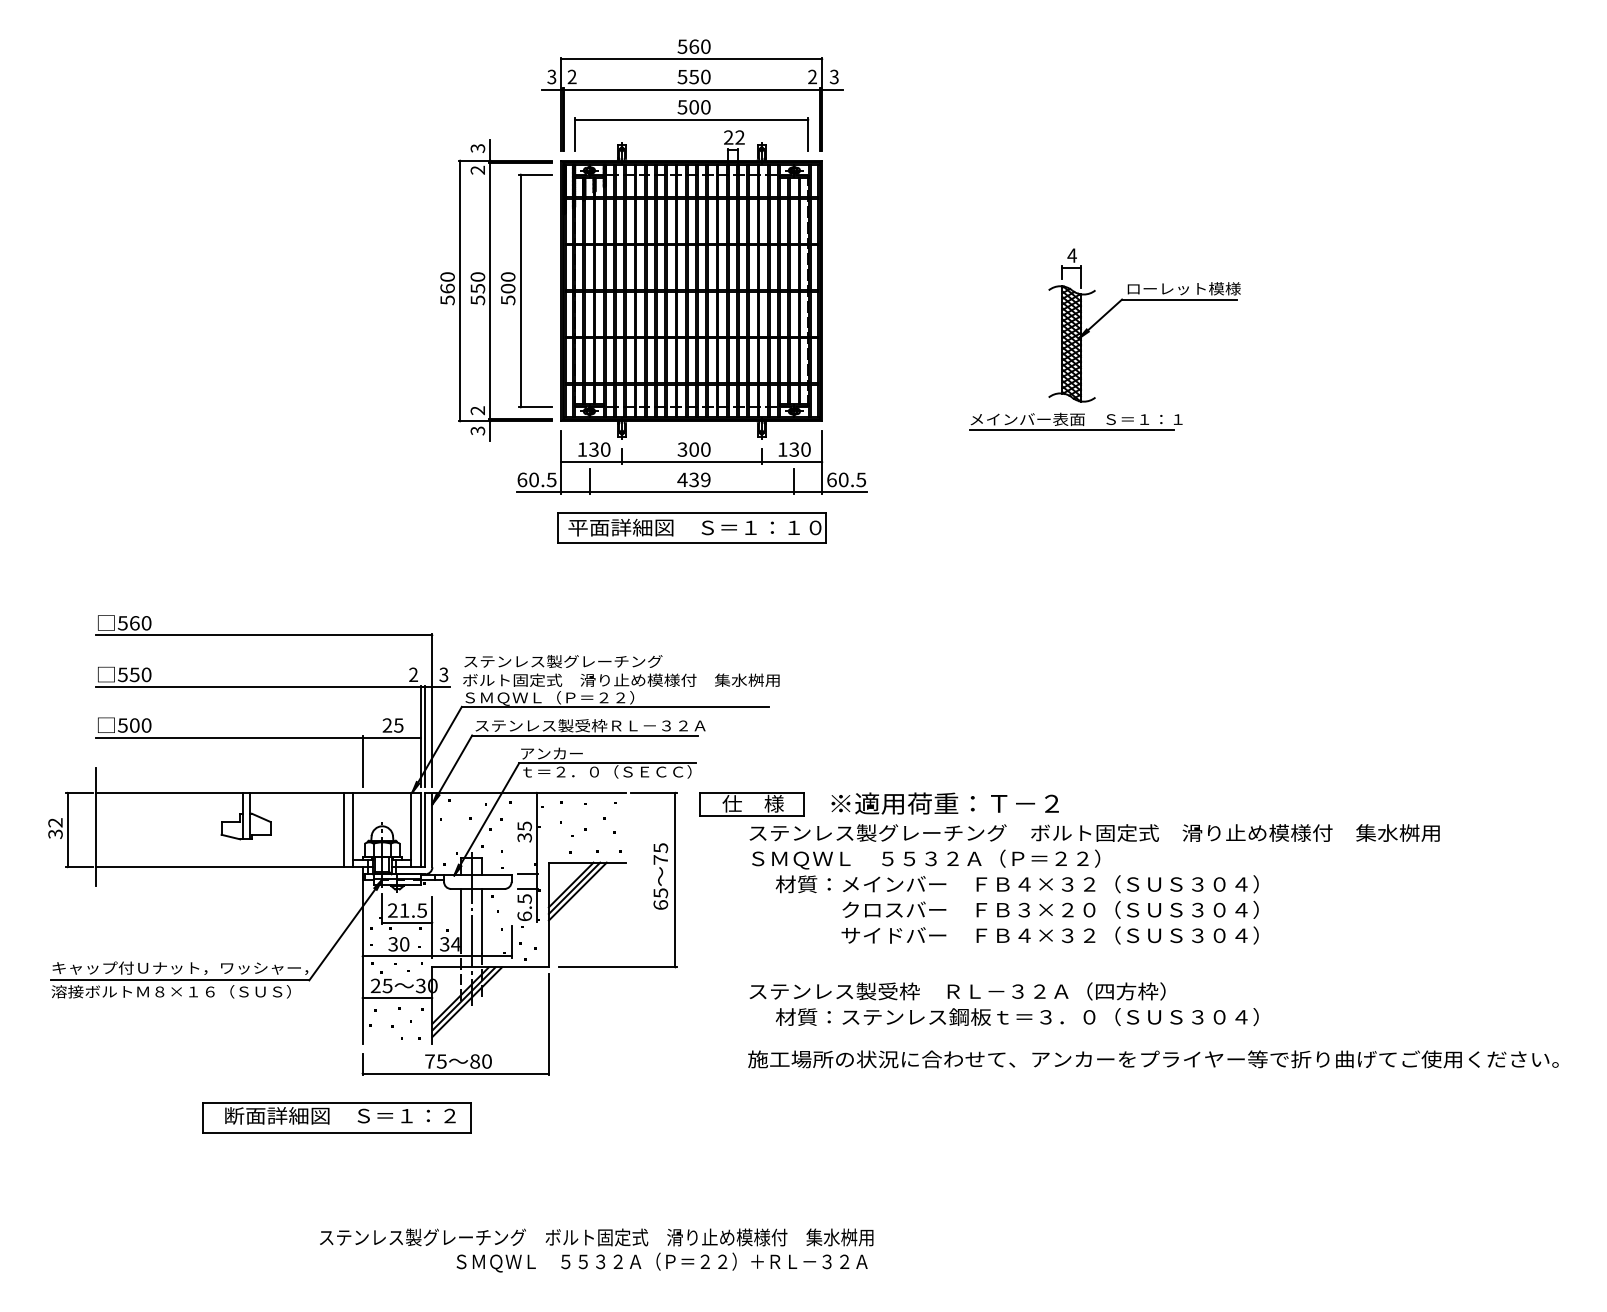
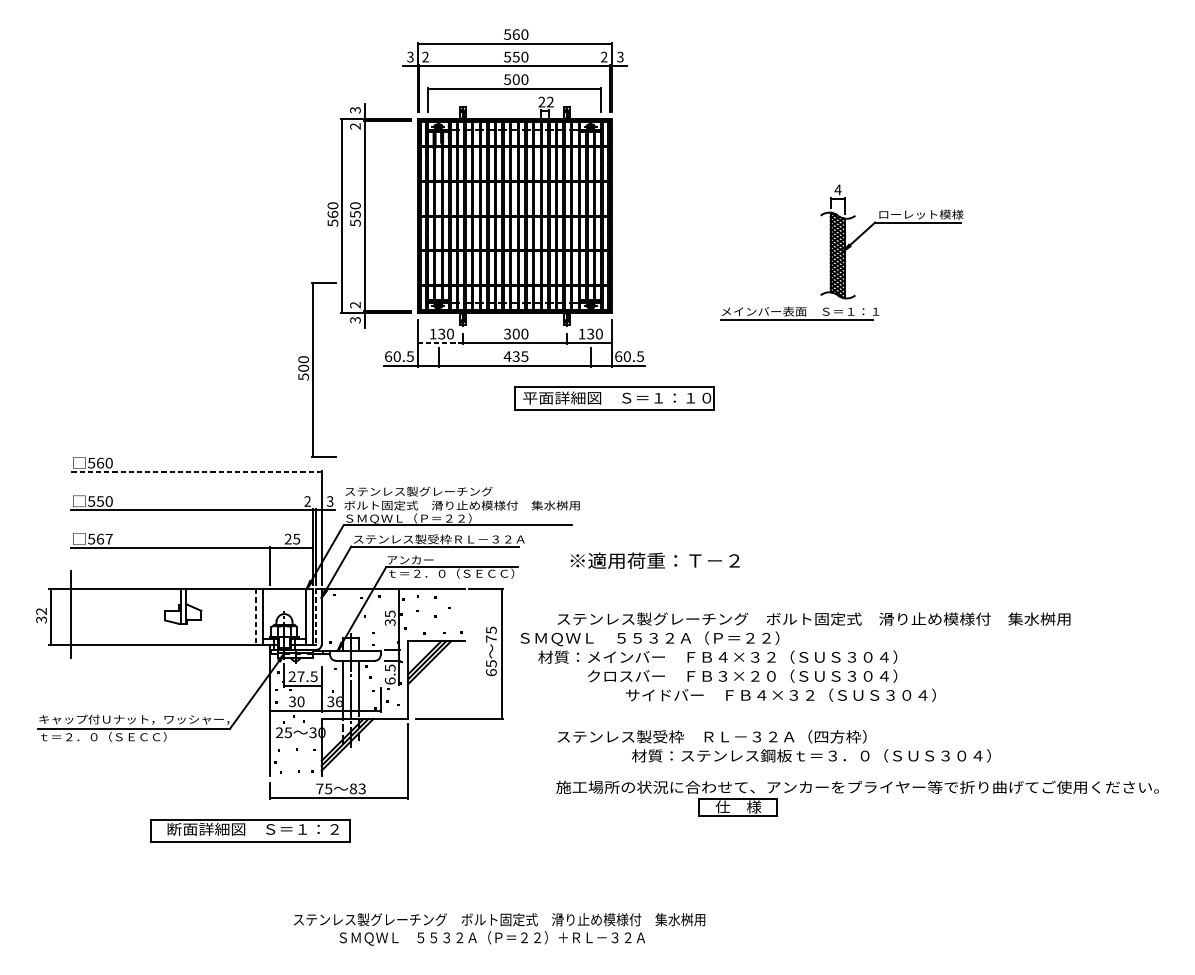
part: (526, 290) -> (317, 369), moved
part: (1144, 300) -> (891, 223), moved
line: (592, 462) -> (440, 343), solid -> dashed
text: (705, 479) -> (524, 356), 439 -> 435
part: (691, 527) -> (614, 397), moved
line: (264, 635) -> (196, 472), solid -> dashed
text: (140, 725) -> (104, 539), 500 -> 567
text: (944, 803) -> (654, 560), moved
part: (751, 804) -> (737, 807), moved
line: (343, 830) -> (255, 617), solid -> dashed
line: (425, 830) -> (316, 617), solid -> dashed
text: (1005, 883) -> (708, 656), moved
text: (404, 910) -> (300, 676), 21.5 -> 27.5
text: (455, 944) -> (338, 701), 34 -> 36
text: (170, 991) -> (126, 736), 溶接ボルトＭ８×１６（ＳＵＳ） -> ｔ＝２．０（ＳＥＣＣ）
line: (397, 998) -> (295, 742), removed
text: (1016, 1017) -> (810, 756), moved
text: (486, 1061) -> (361, 788), 80 -> 83
text: (596, 1237) -> (499, 919), moved

